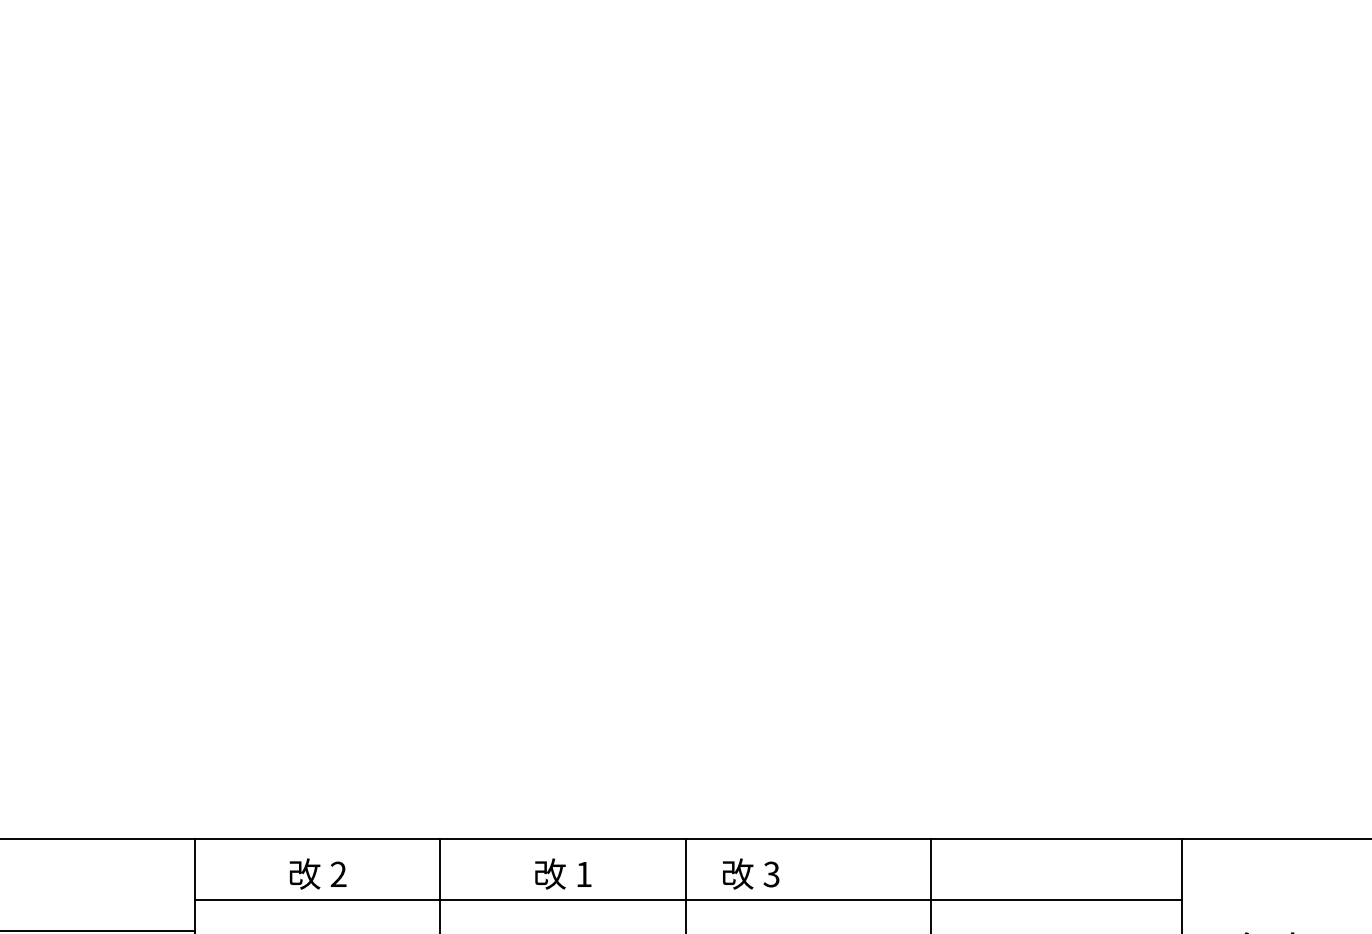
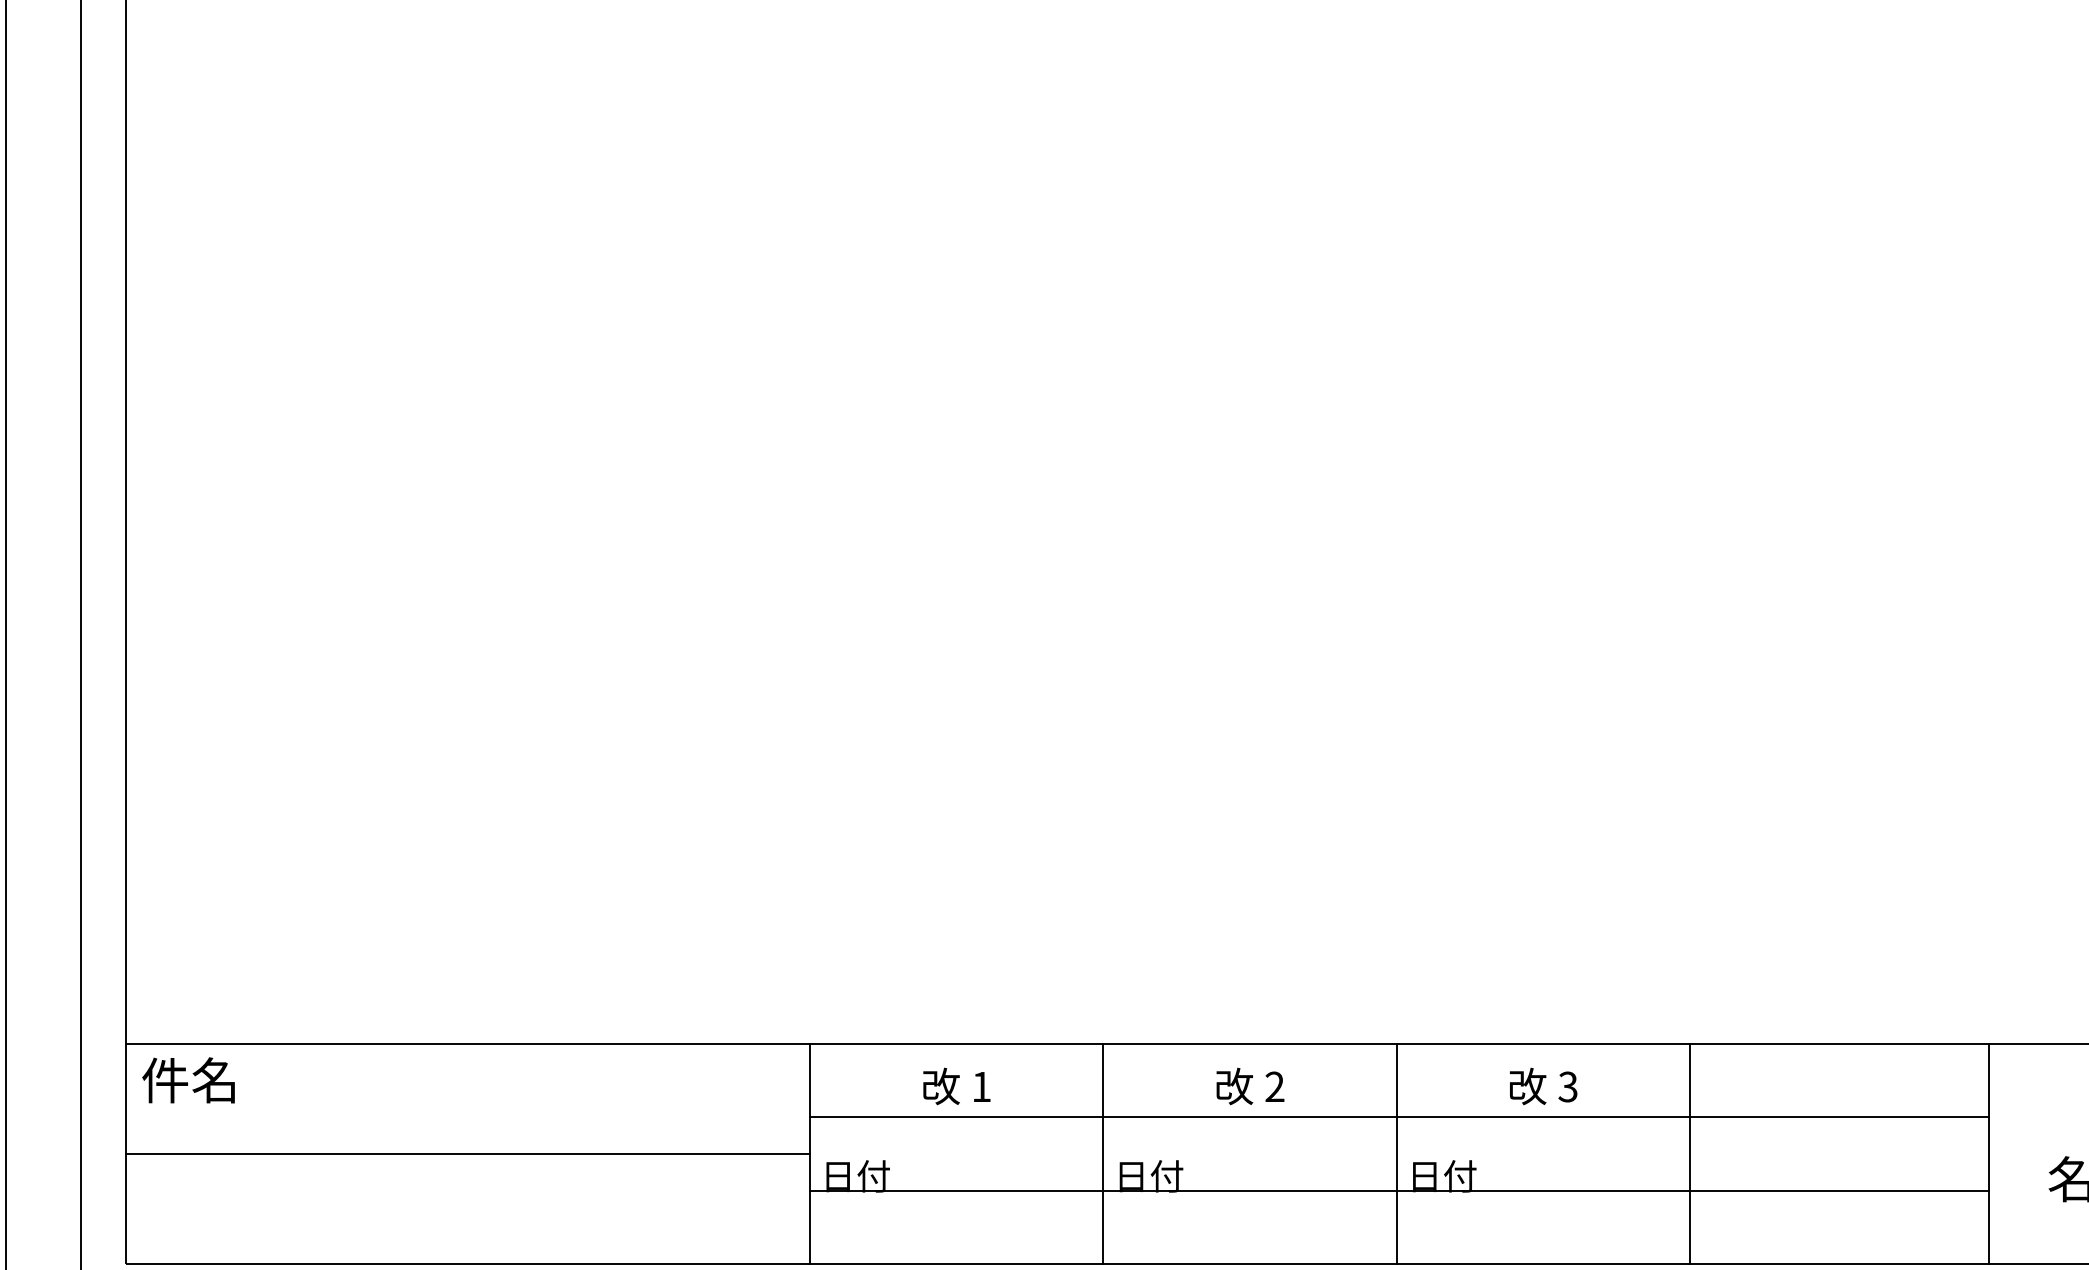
text: (338, 874) -> (981, 1086), 2 -> 1
text: (583, 874) -> (1274, 1086), 1 -> 2
text: (751, 874) -> (1543, 1086), moved

